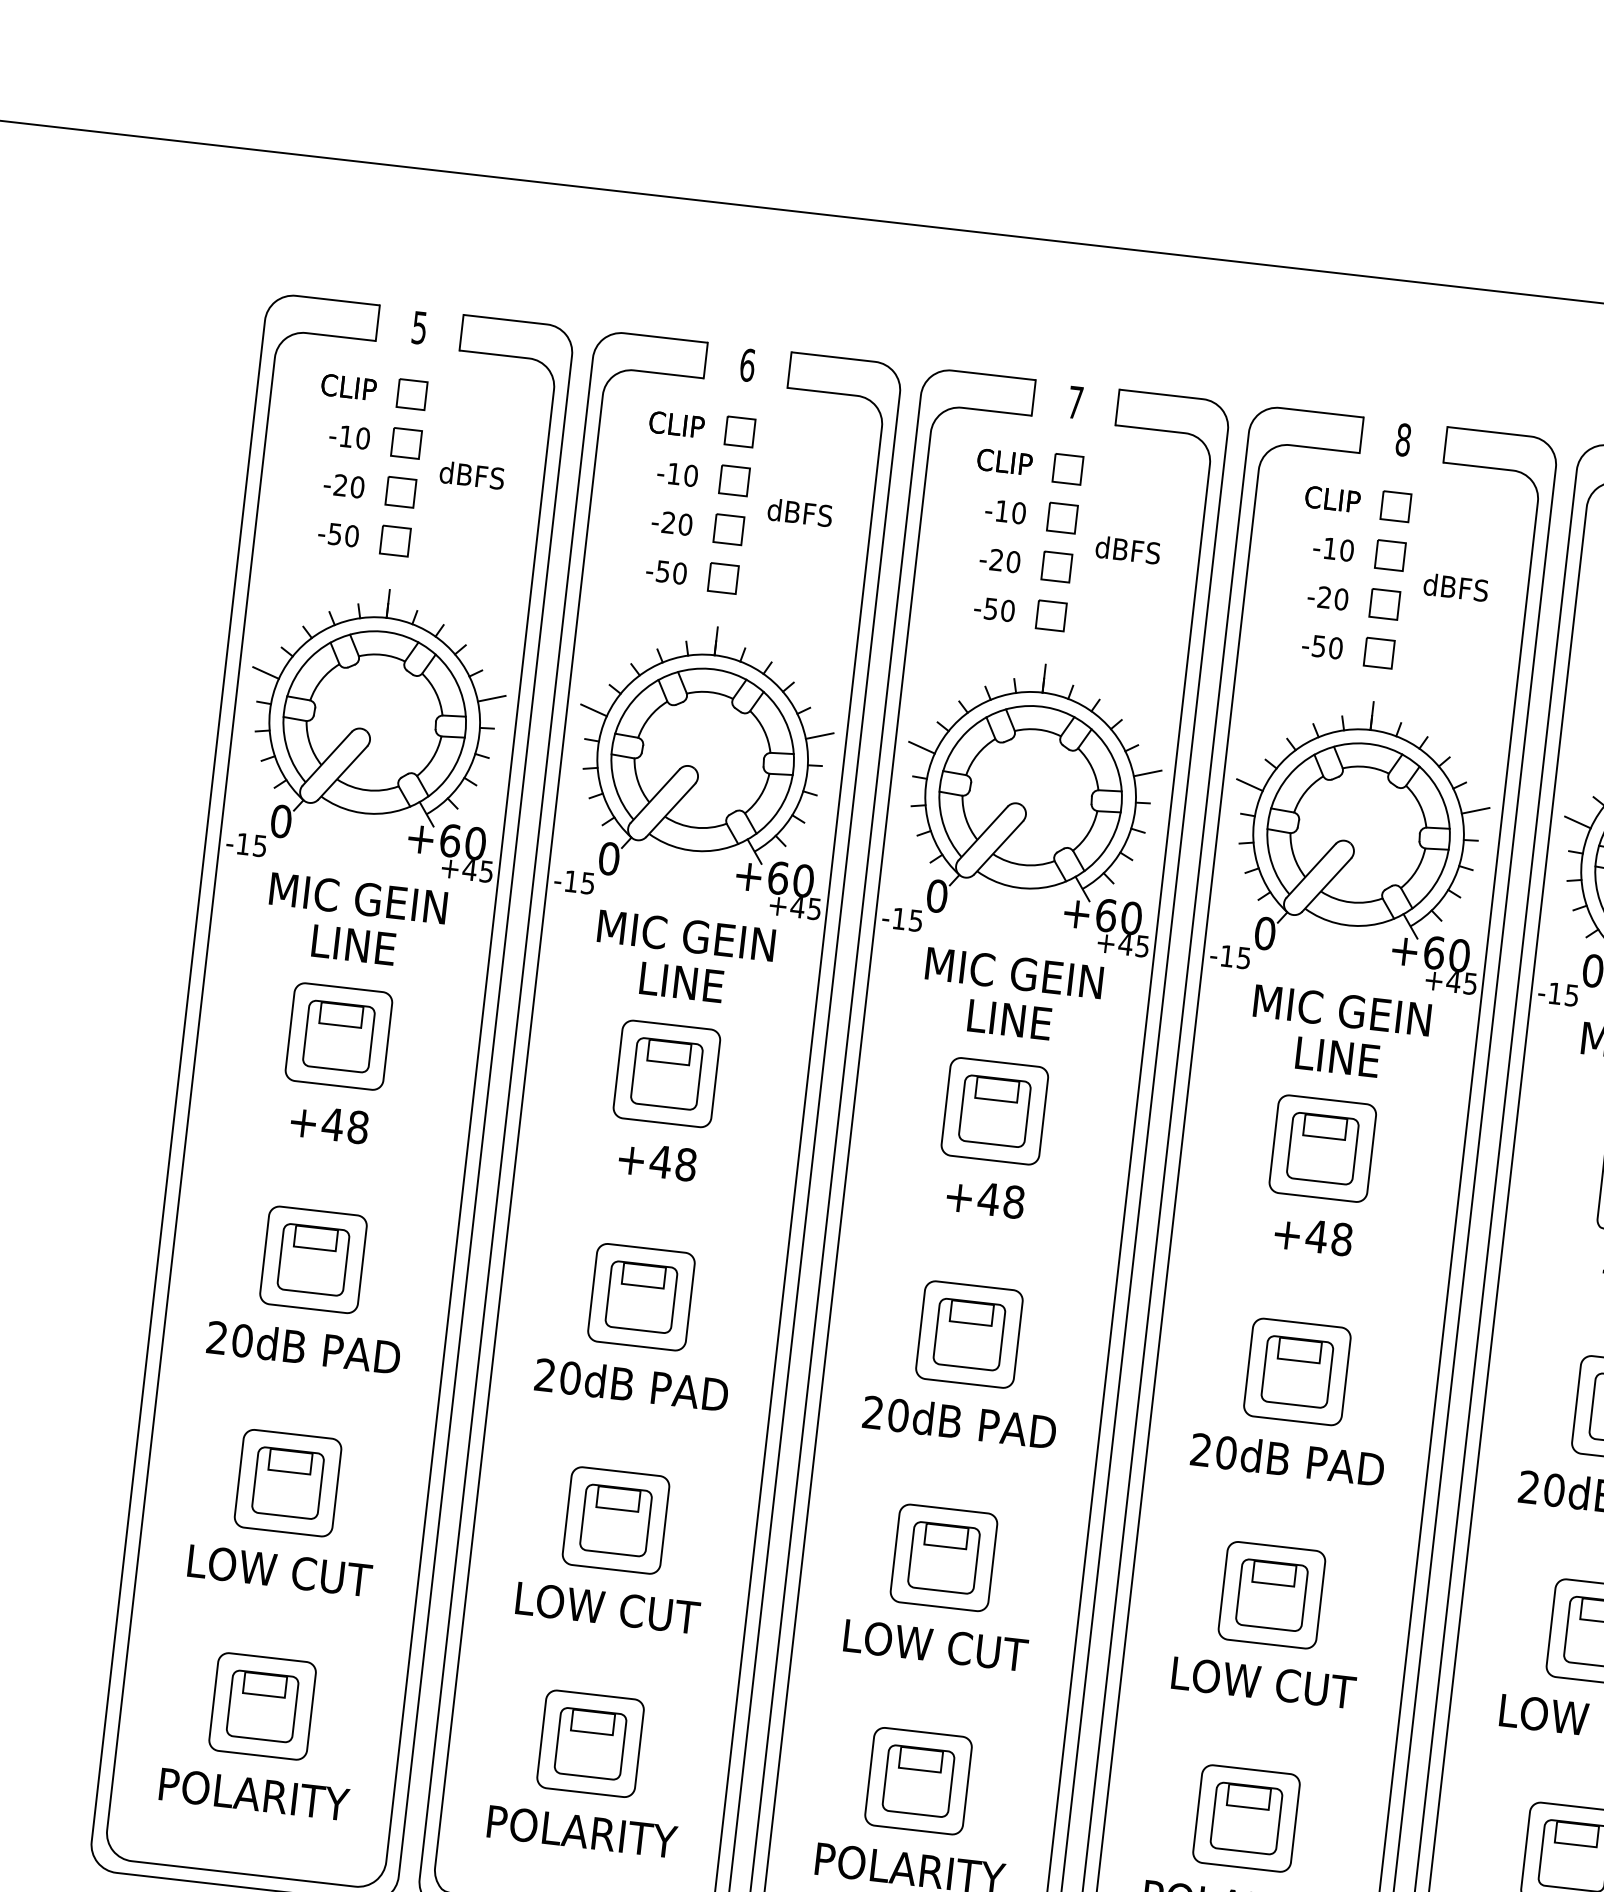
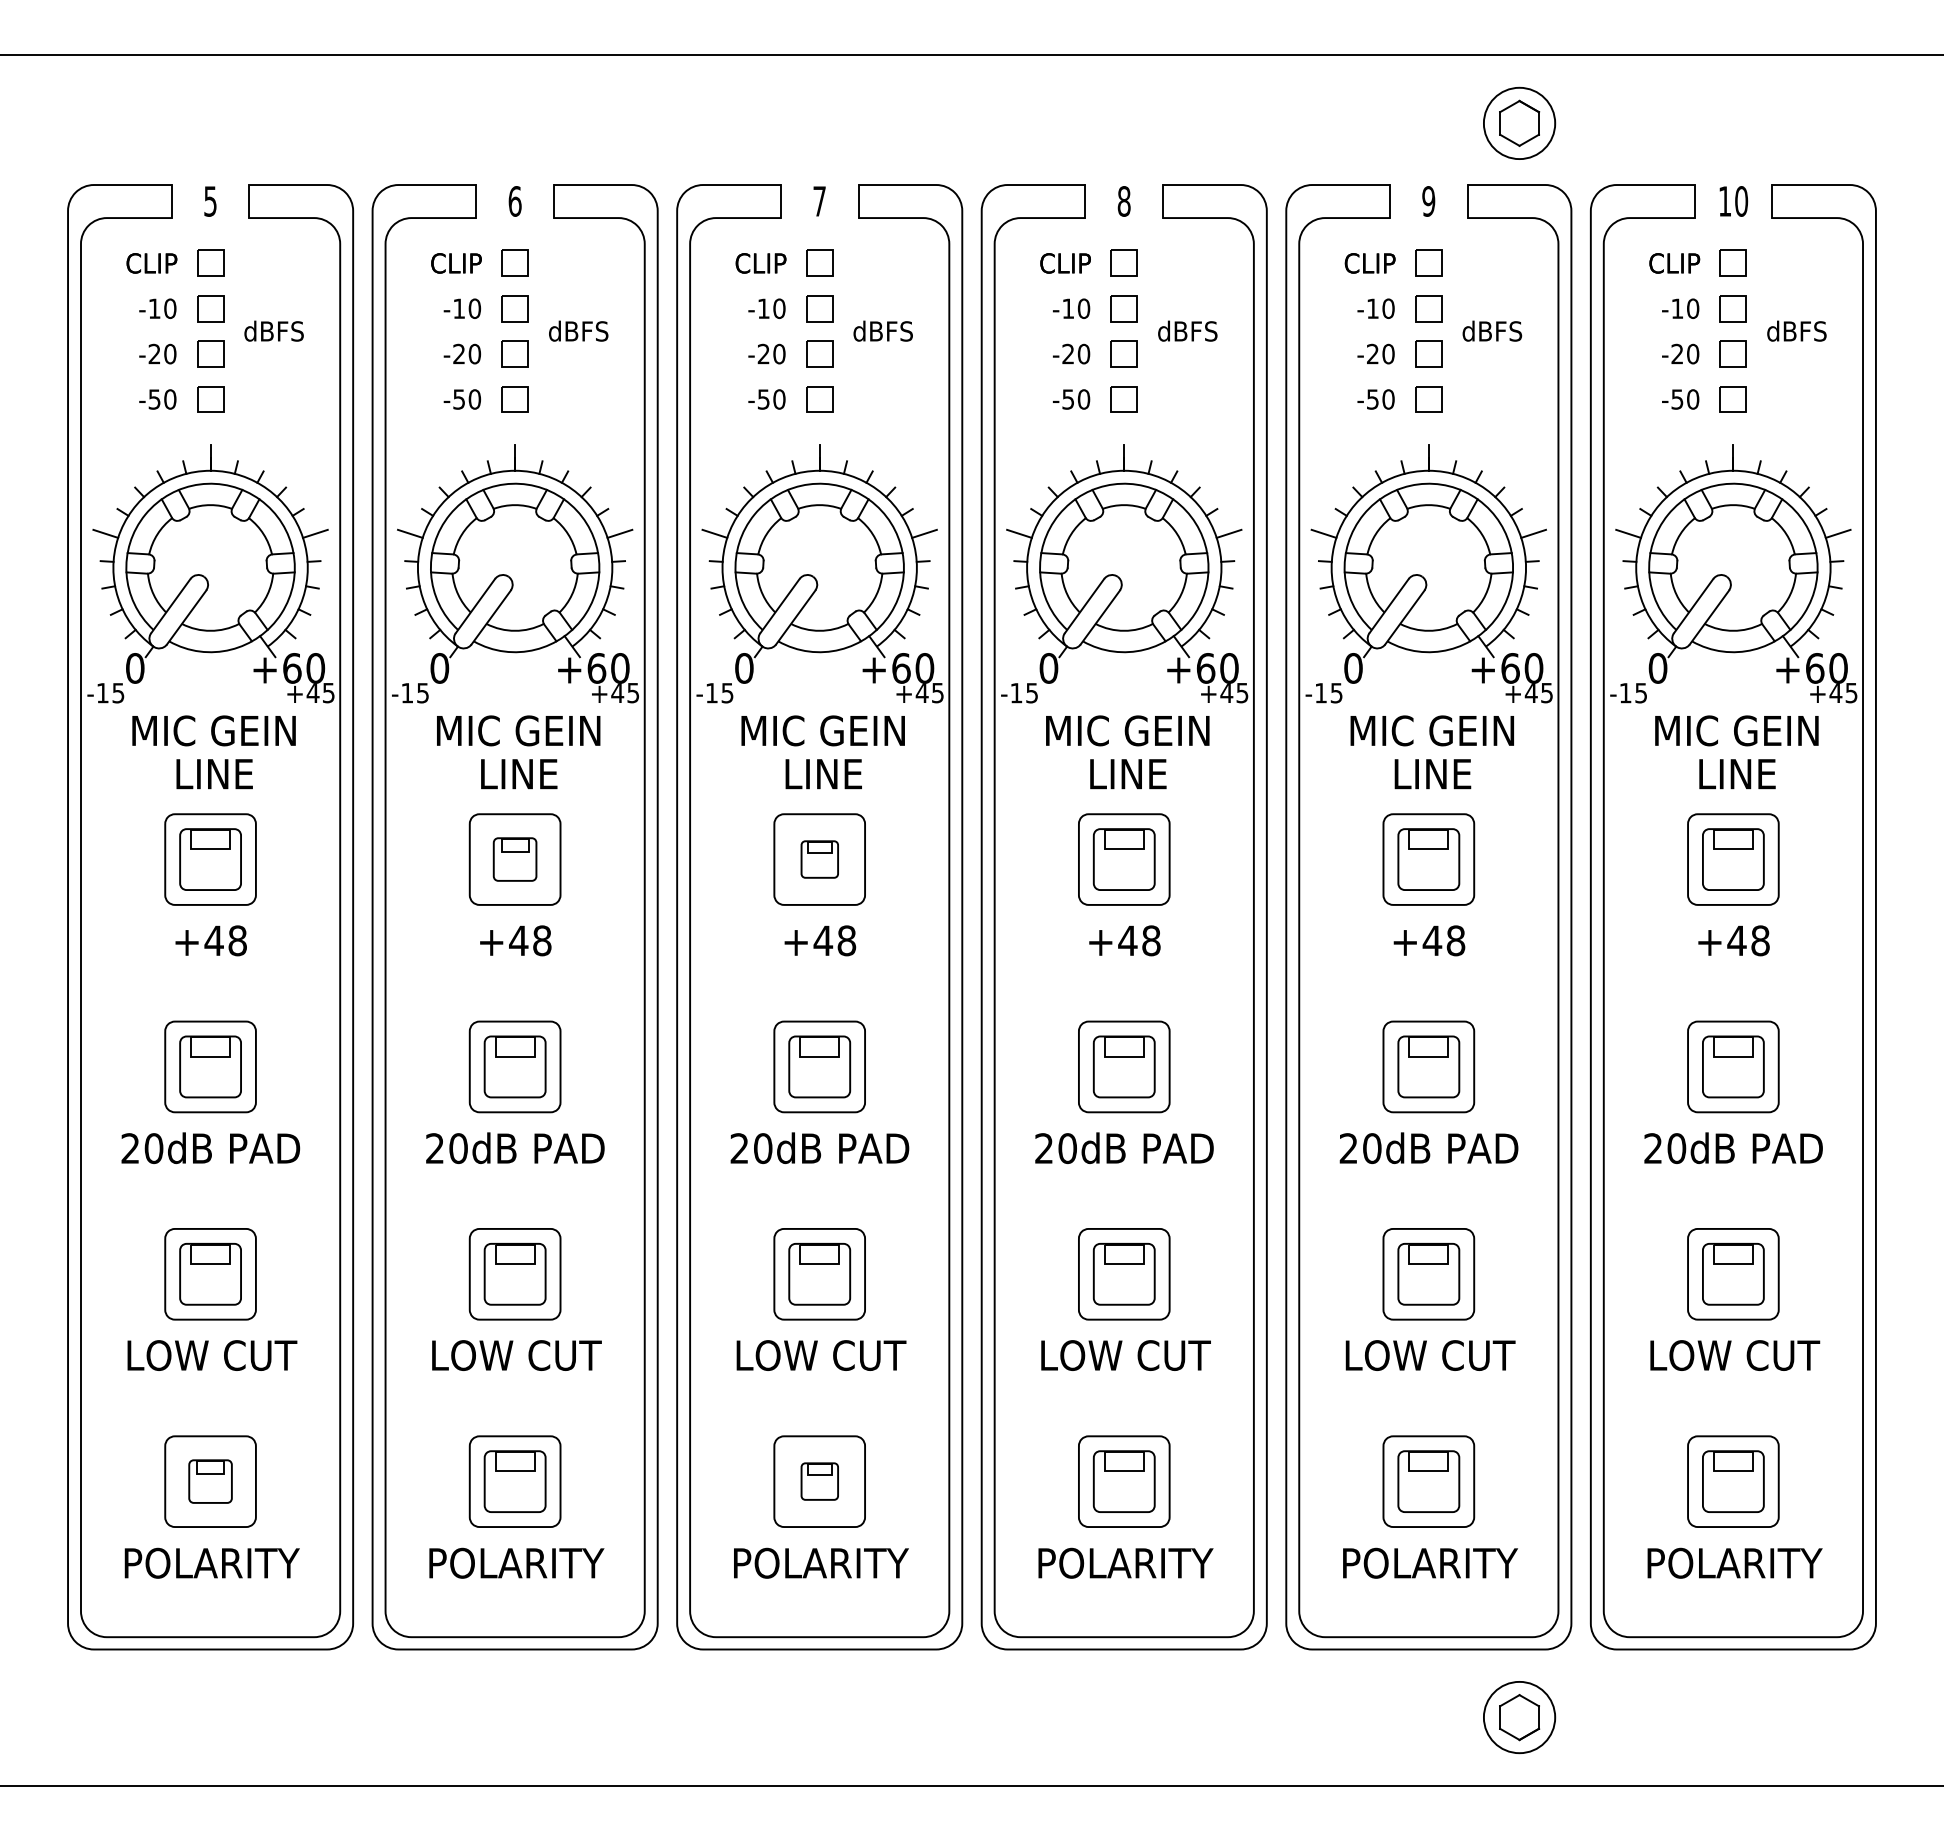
part: (666, 1073) -> (514, 859), size x0.7
part: (994, 1111) -> (819, 859), size x0.6
part: (262, 1706) -> (210, 1481), size x0.7
part: (918, 1780) -> (819, 1481), size x0.6

